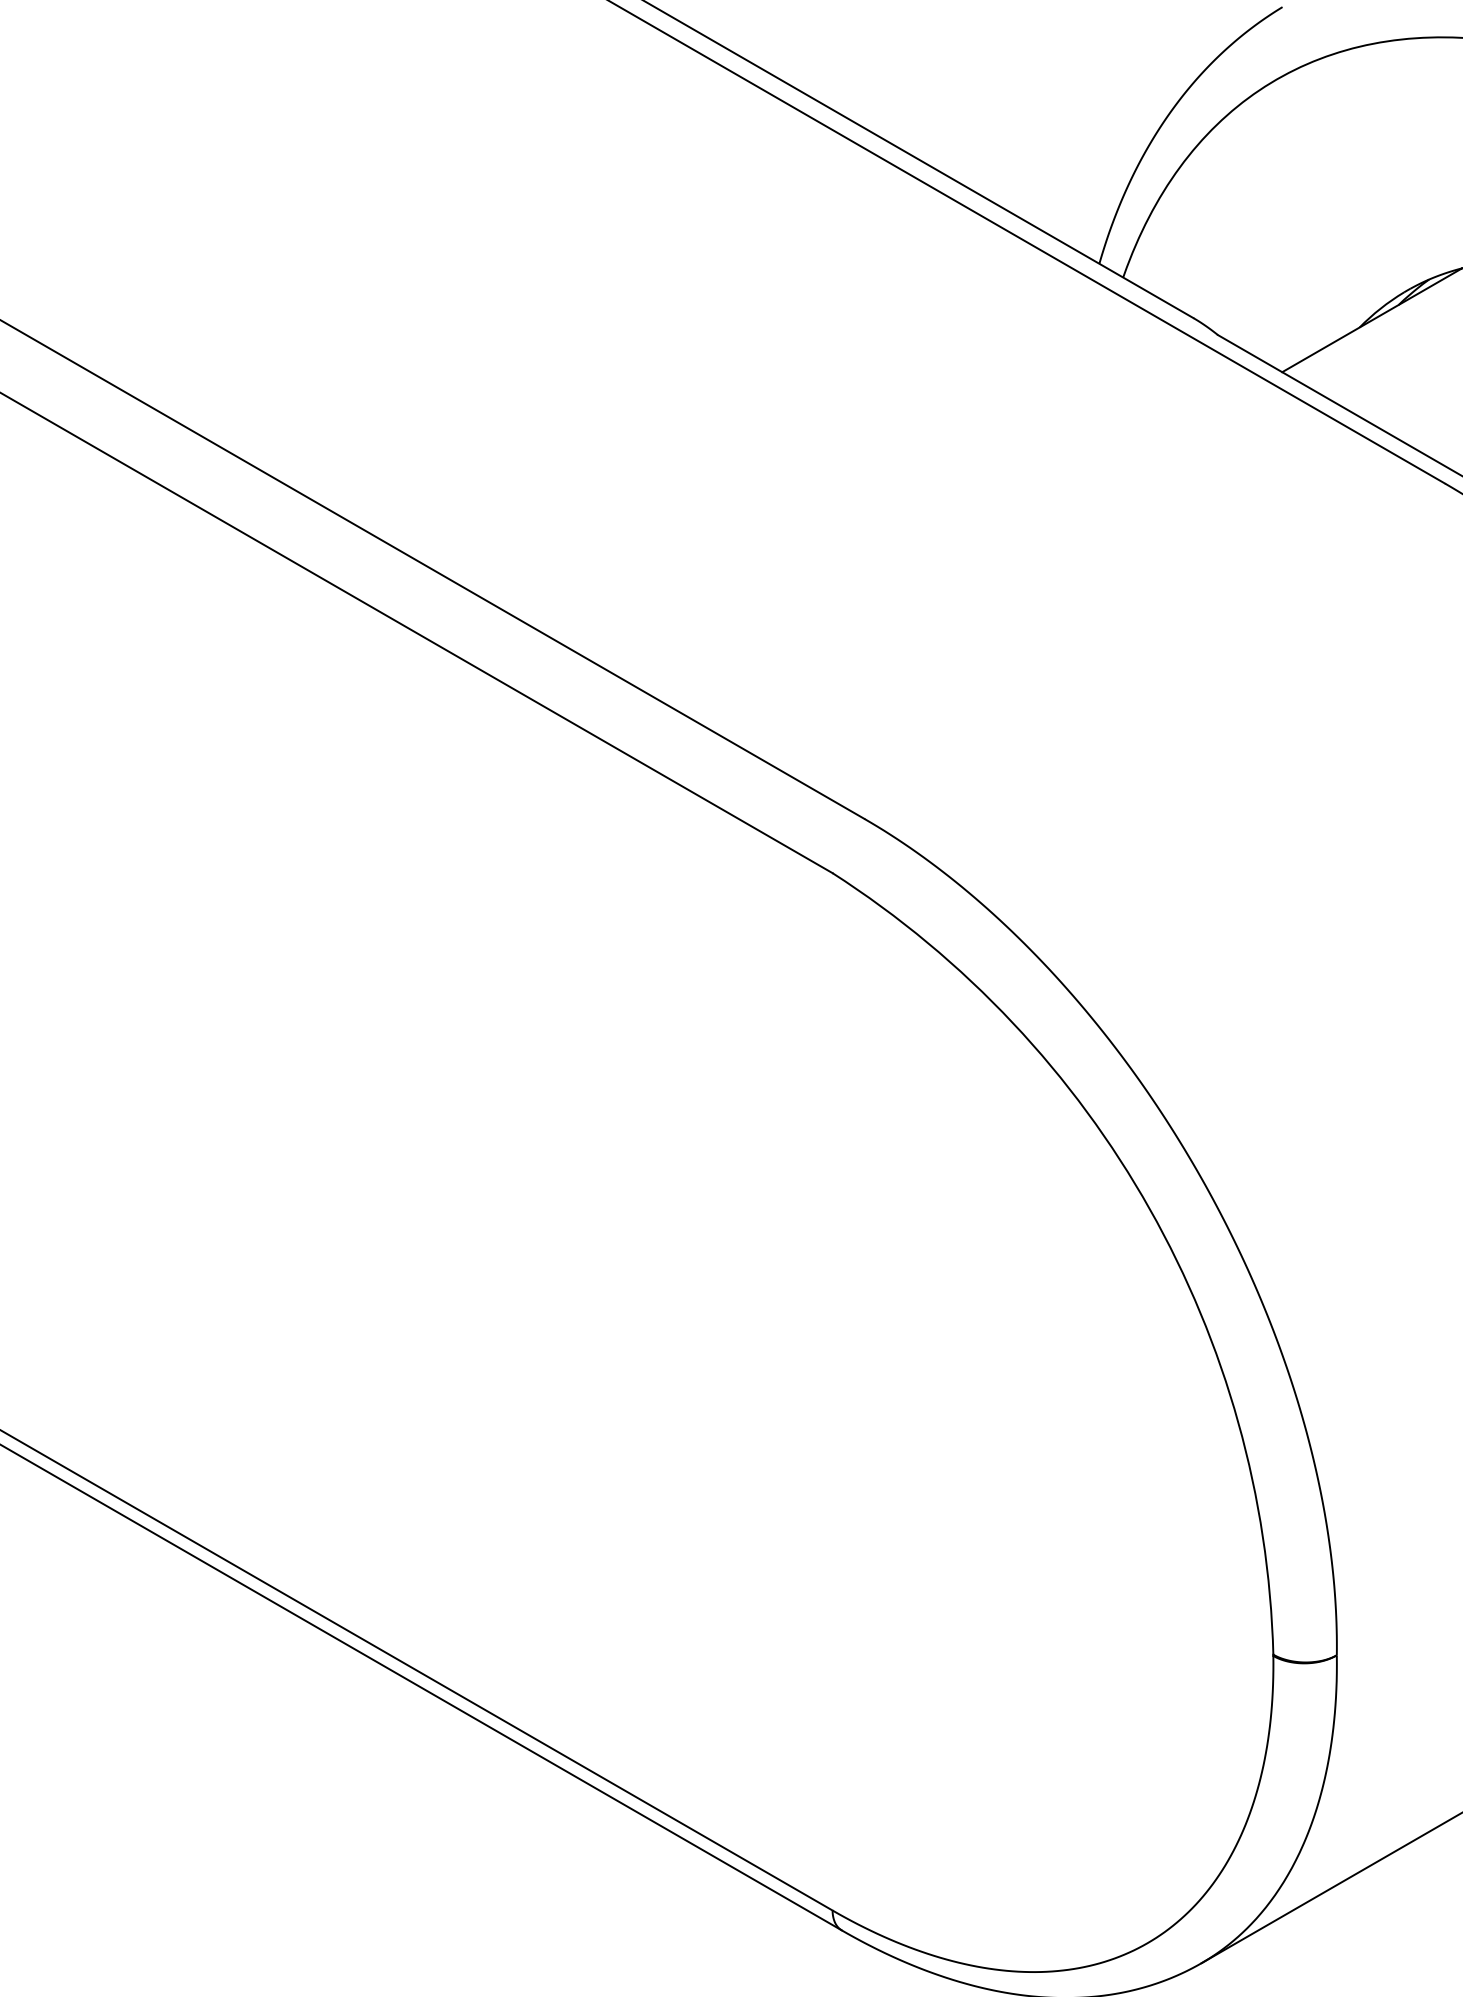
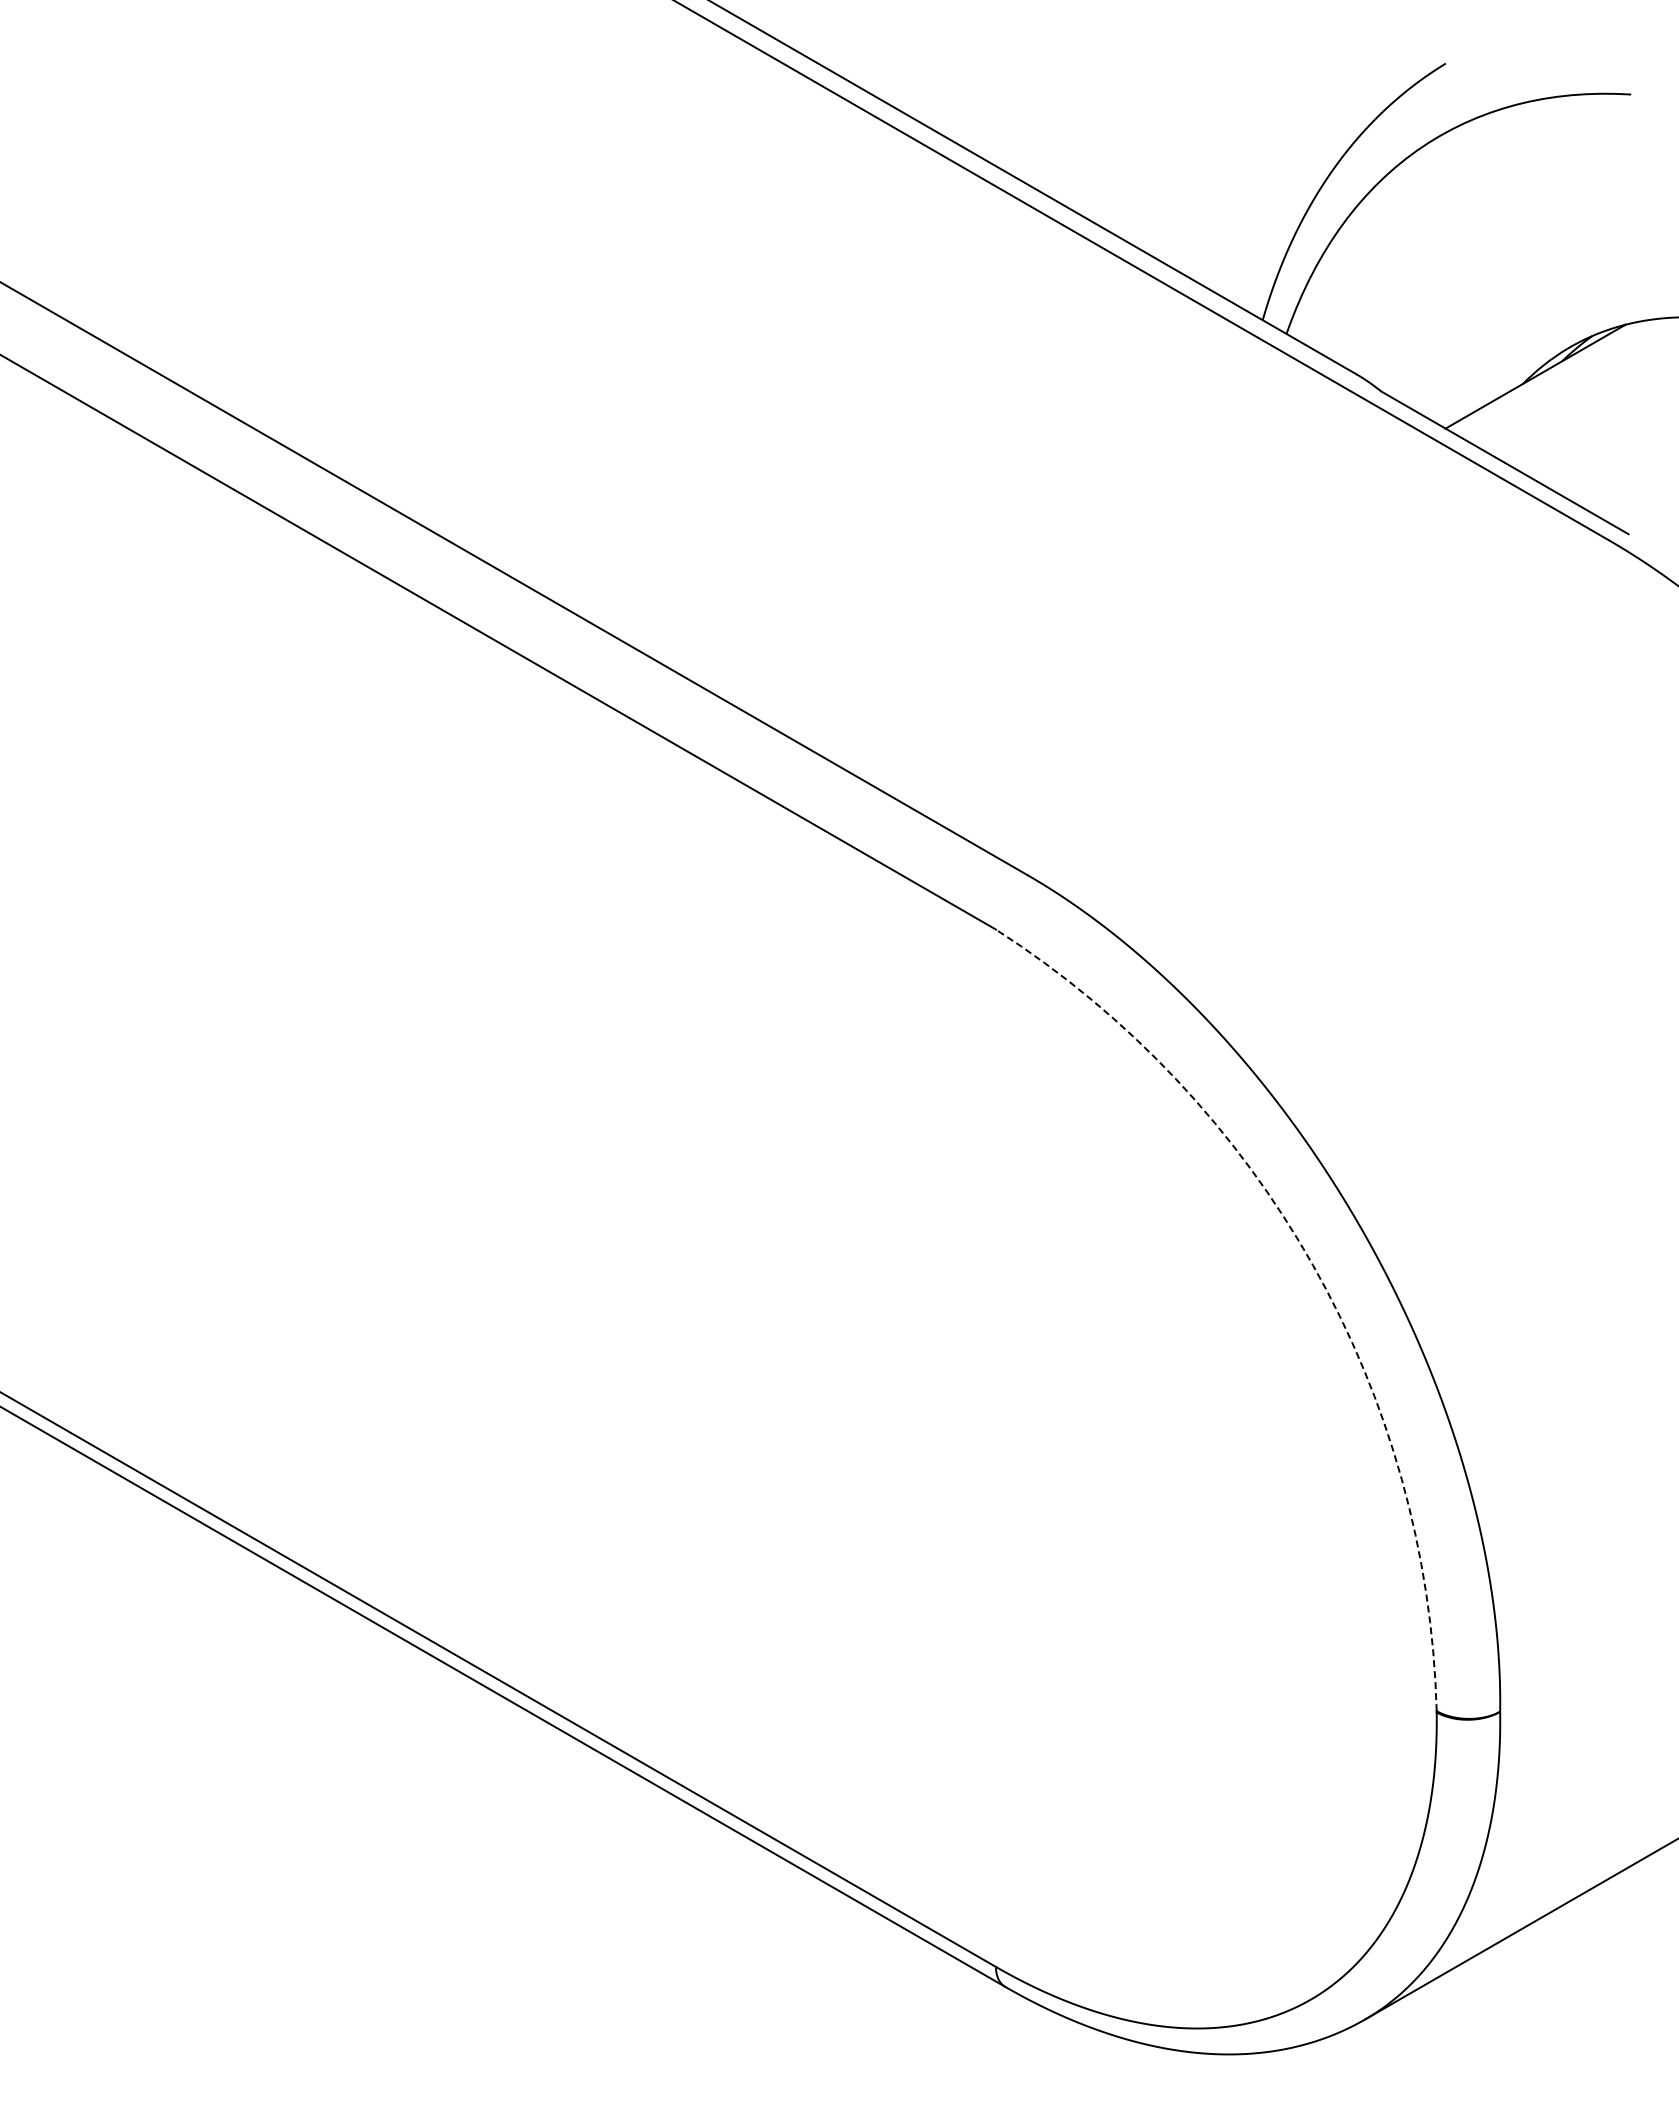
arc: (1150, 1209) -> (1313, 1265), solid -> dashed

